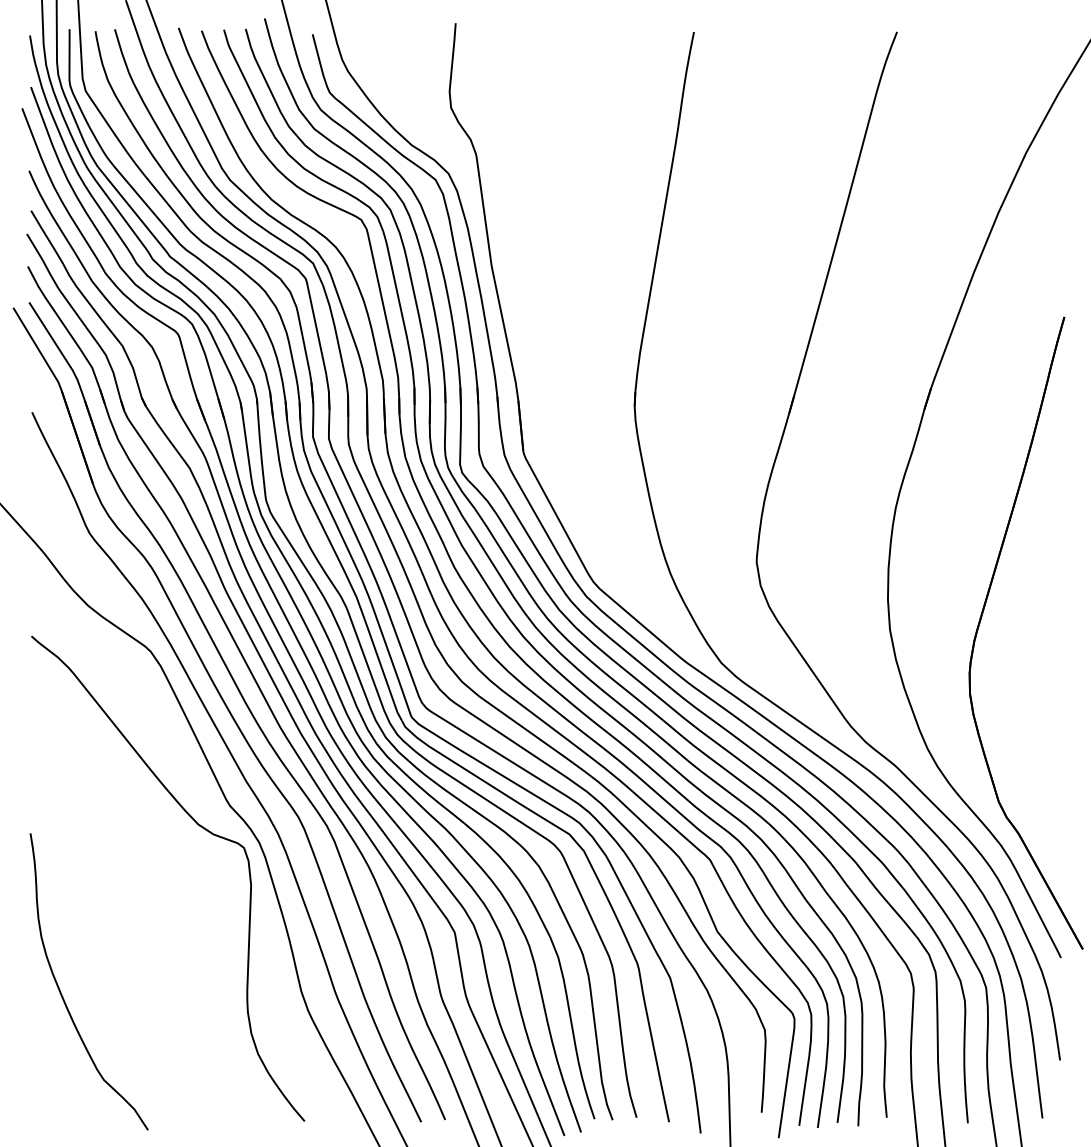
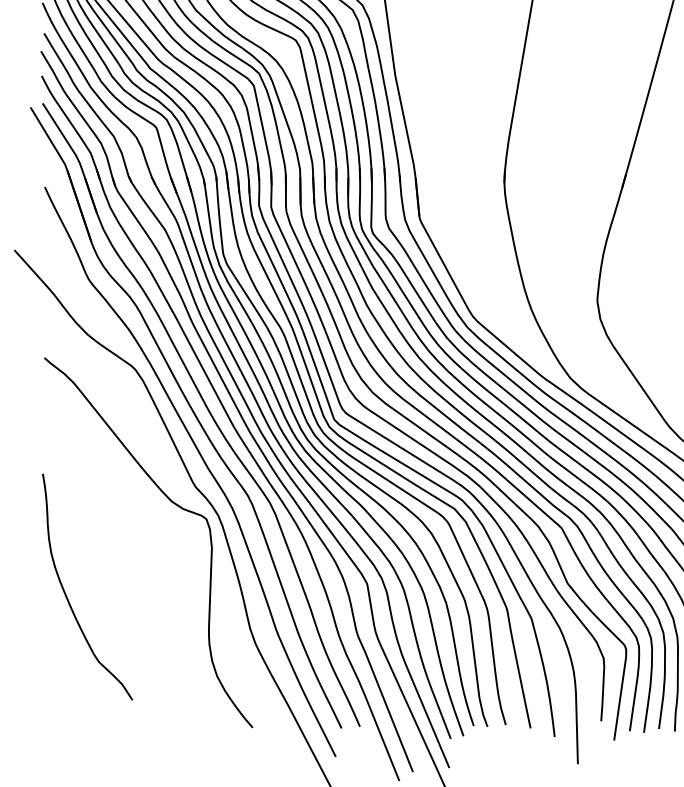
curve: (62, 994) -> (67, 596), moved

